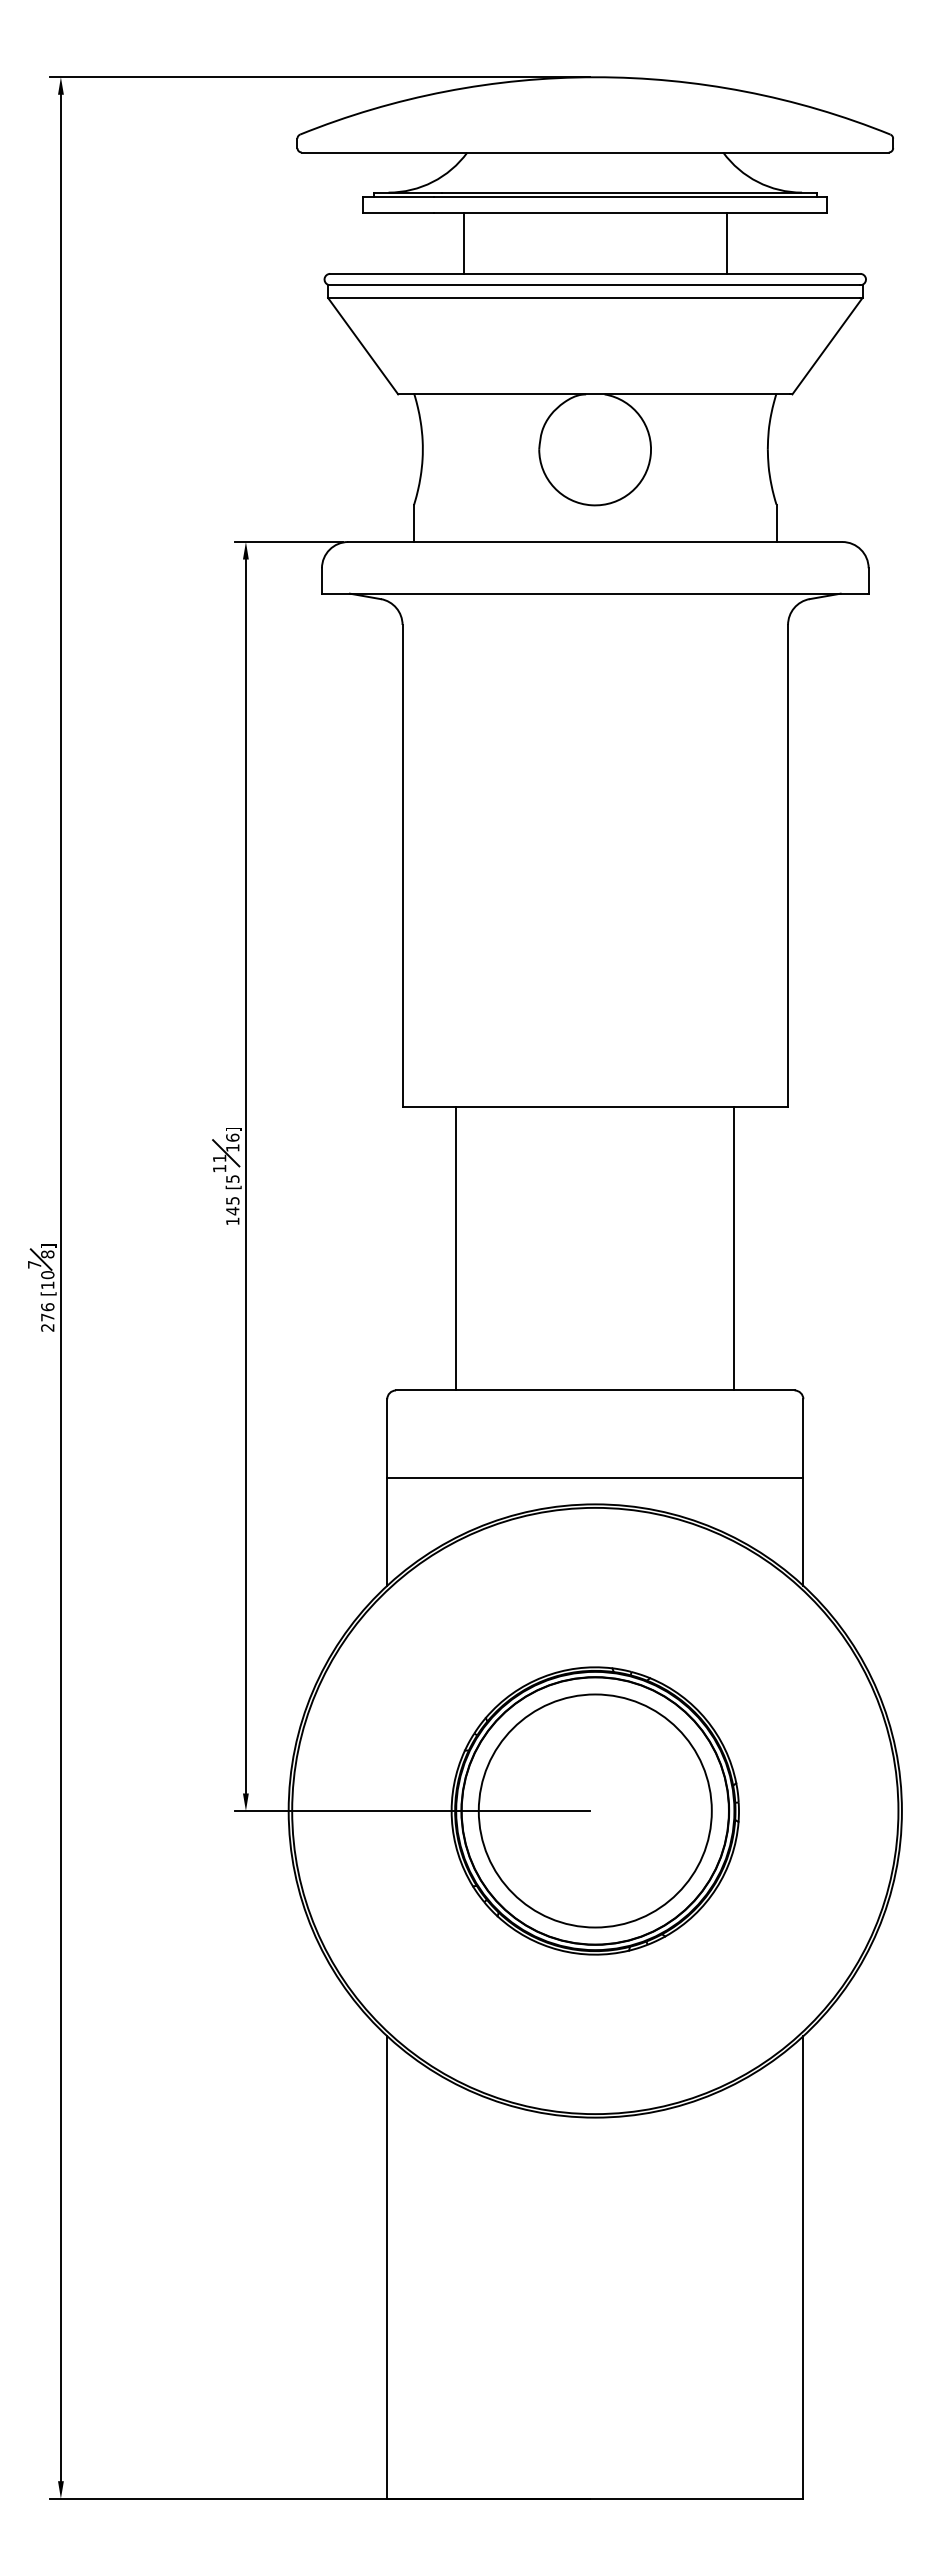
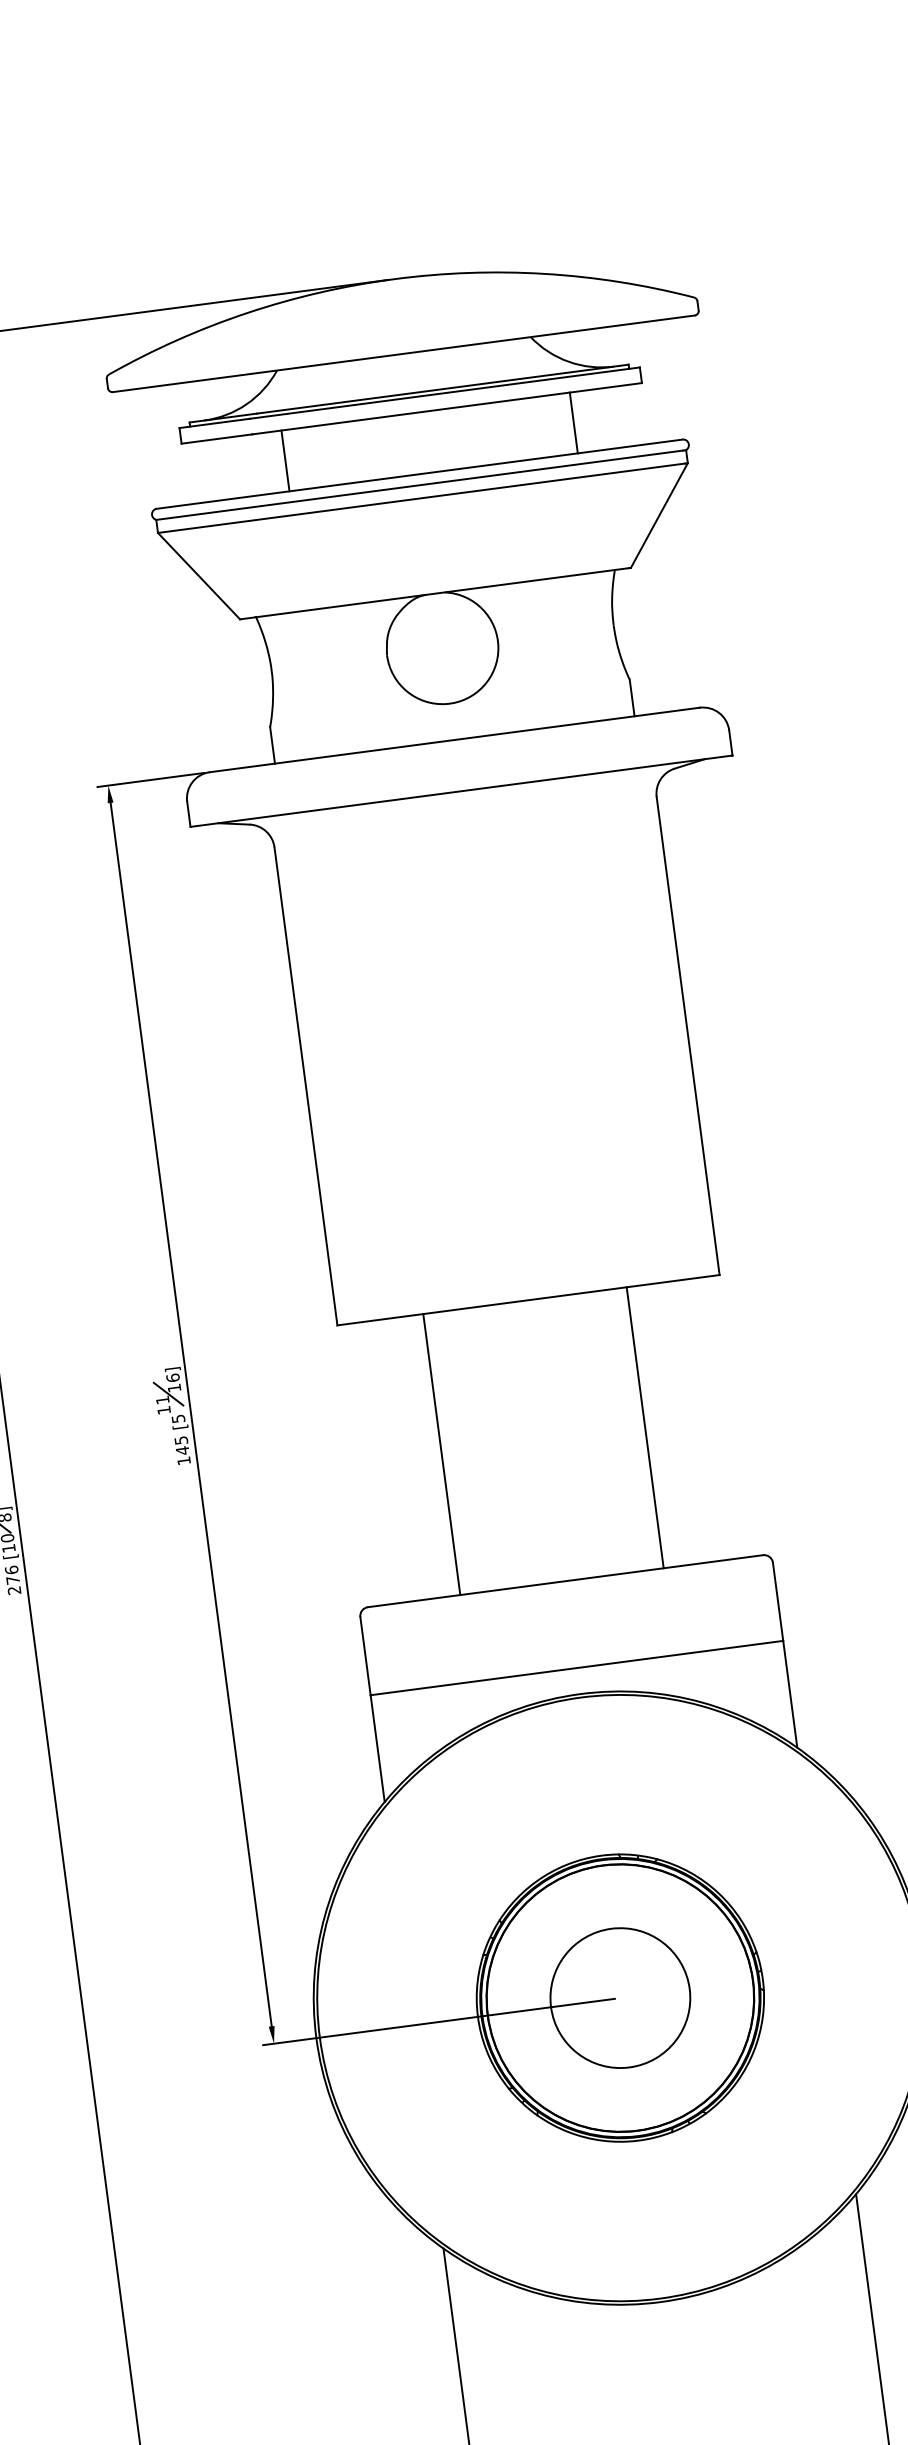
line: (726, 242) -> (573, 422), moved
line: (456, 1248) -> (442, 1454), moved
line: (734, 1248) -> (645, 1427), moved
circle: (594, 1810) -> (619, 1997), size x0.6

